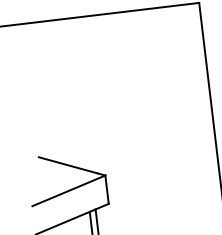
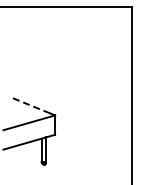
line: (67, 165) -> (30, 105), solid -> dashed

